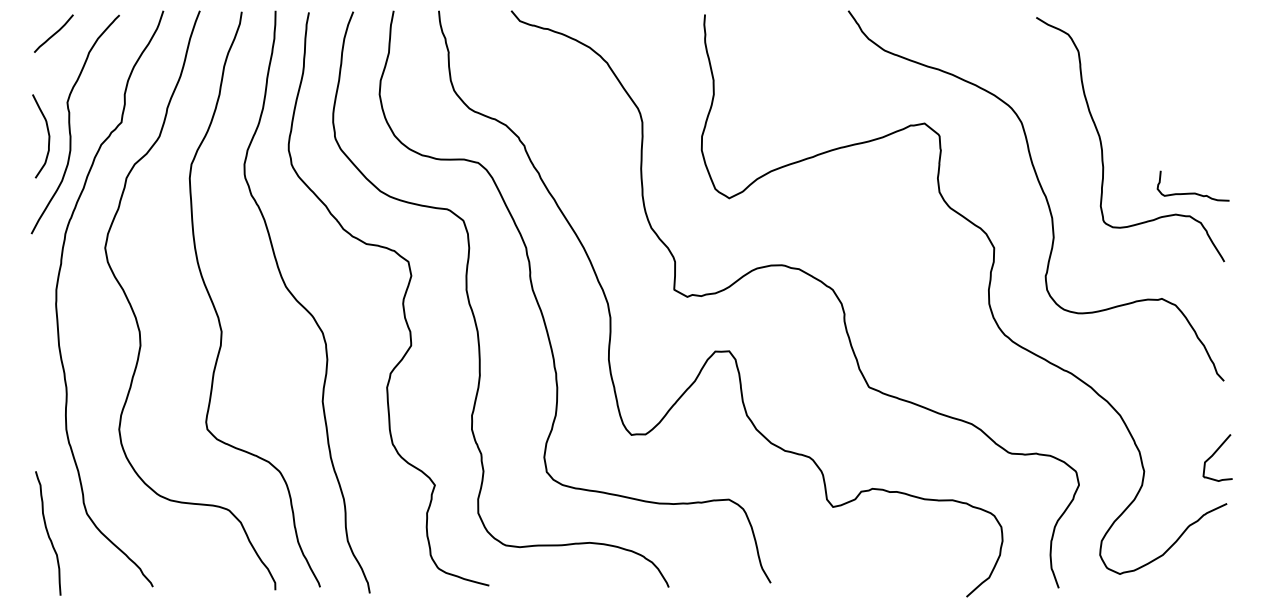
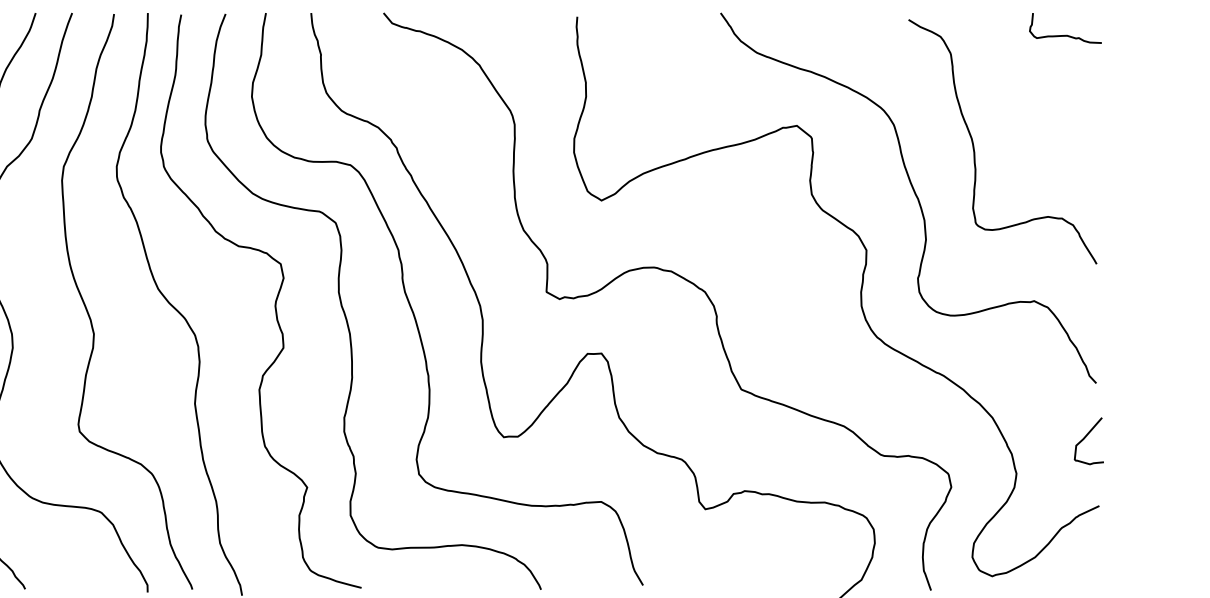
curve: (1192, 192) -> (1064, 34), moved
curve: (1214, 454) -> (1085, 437), moved

